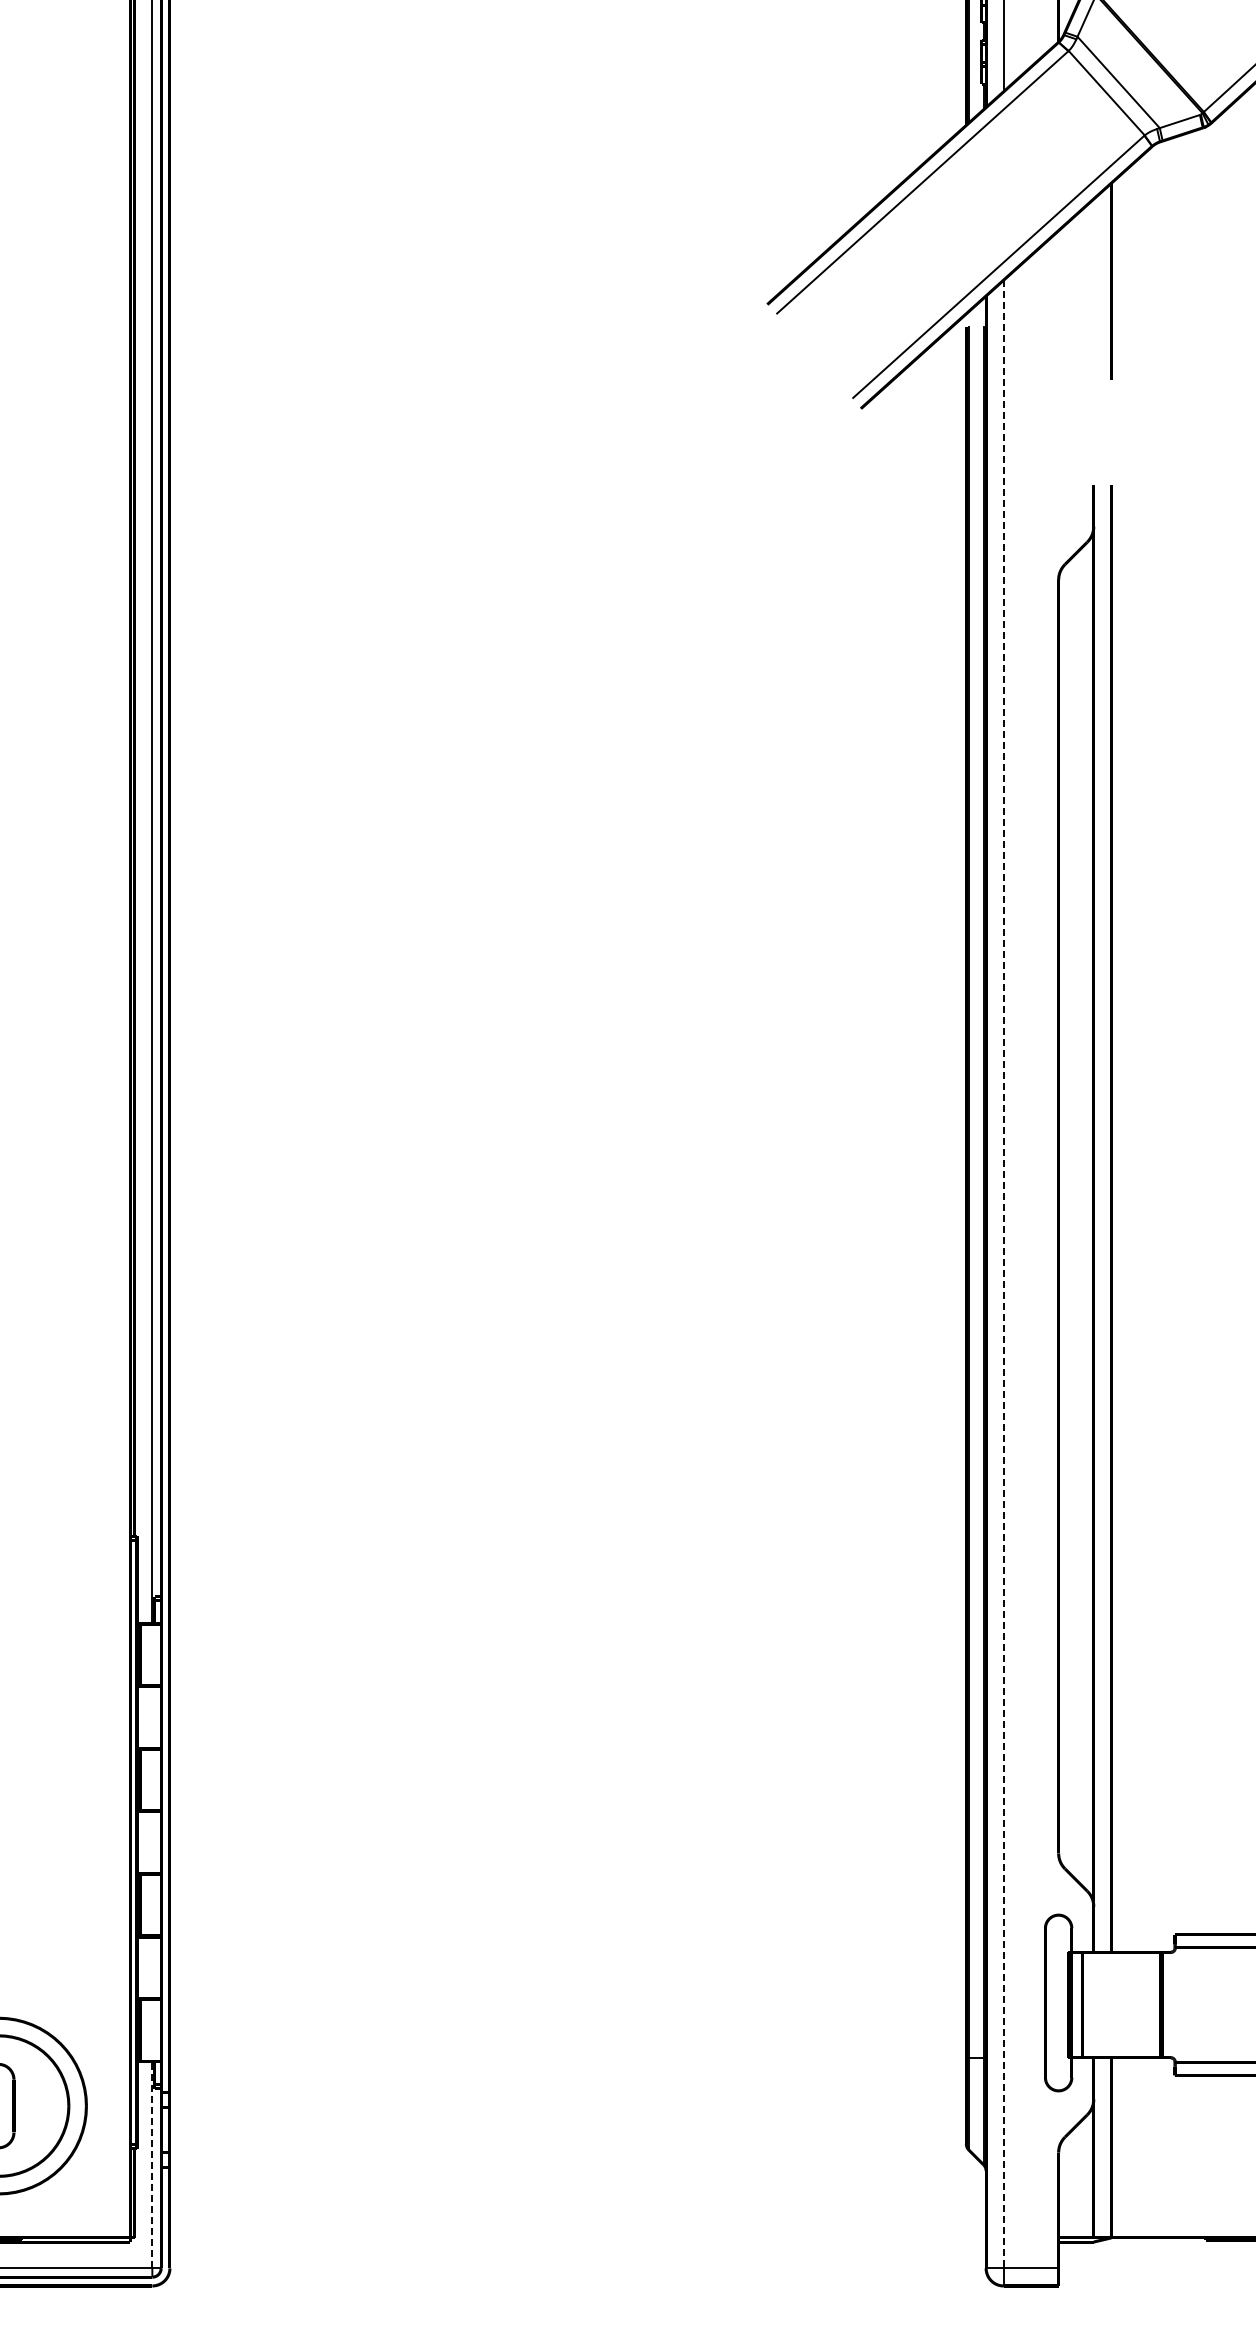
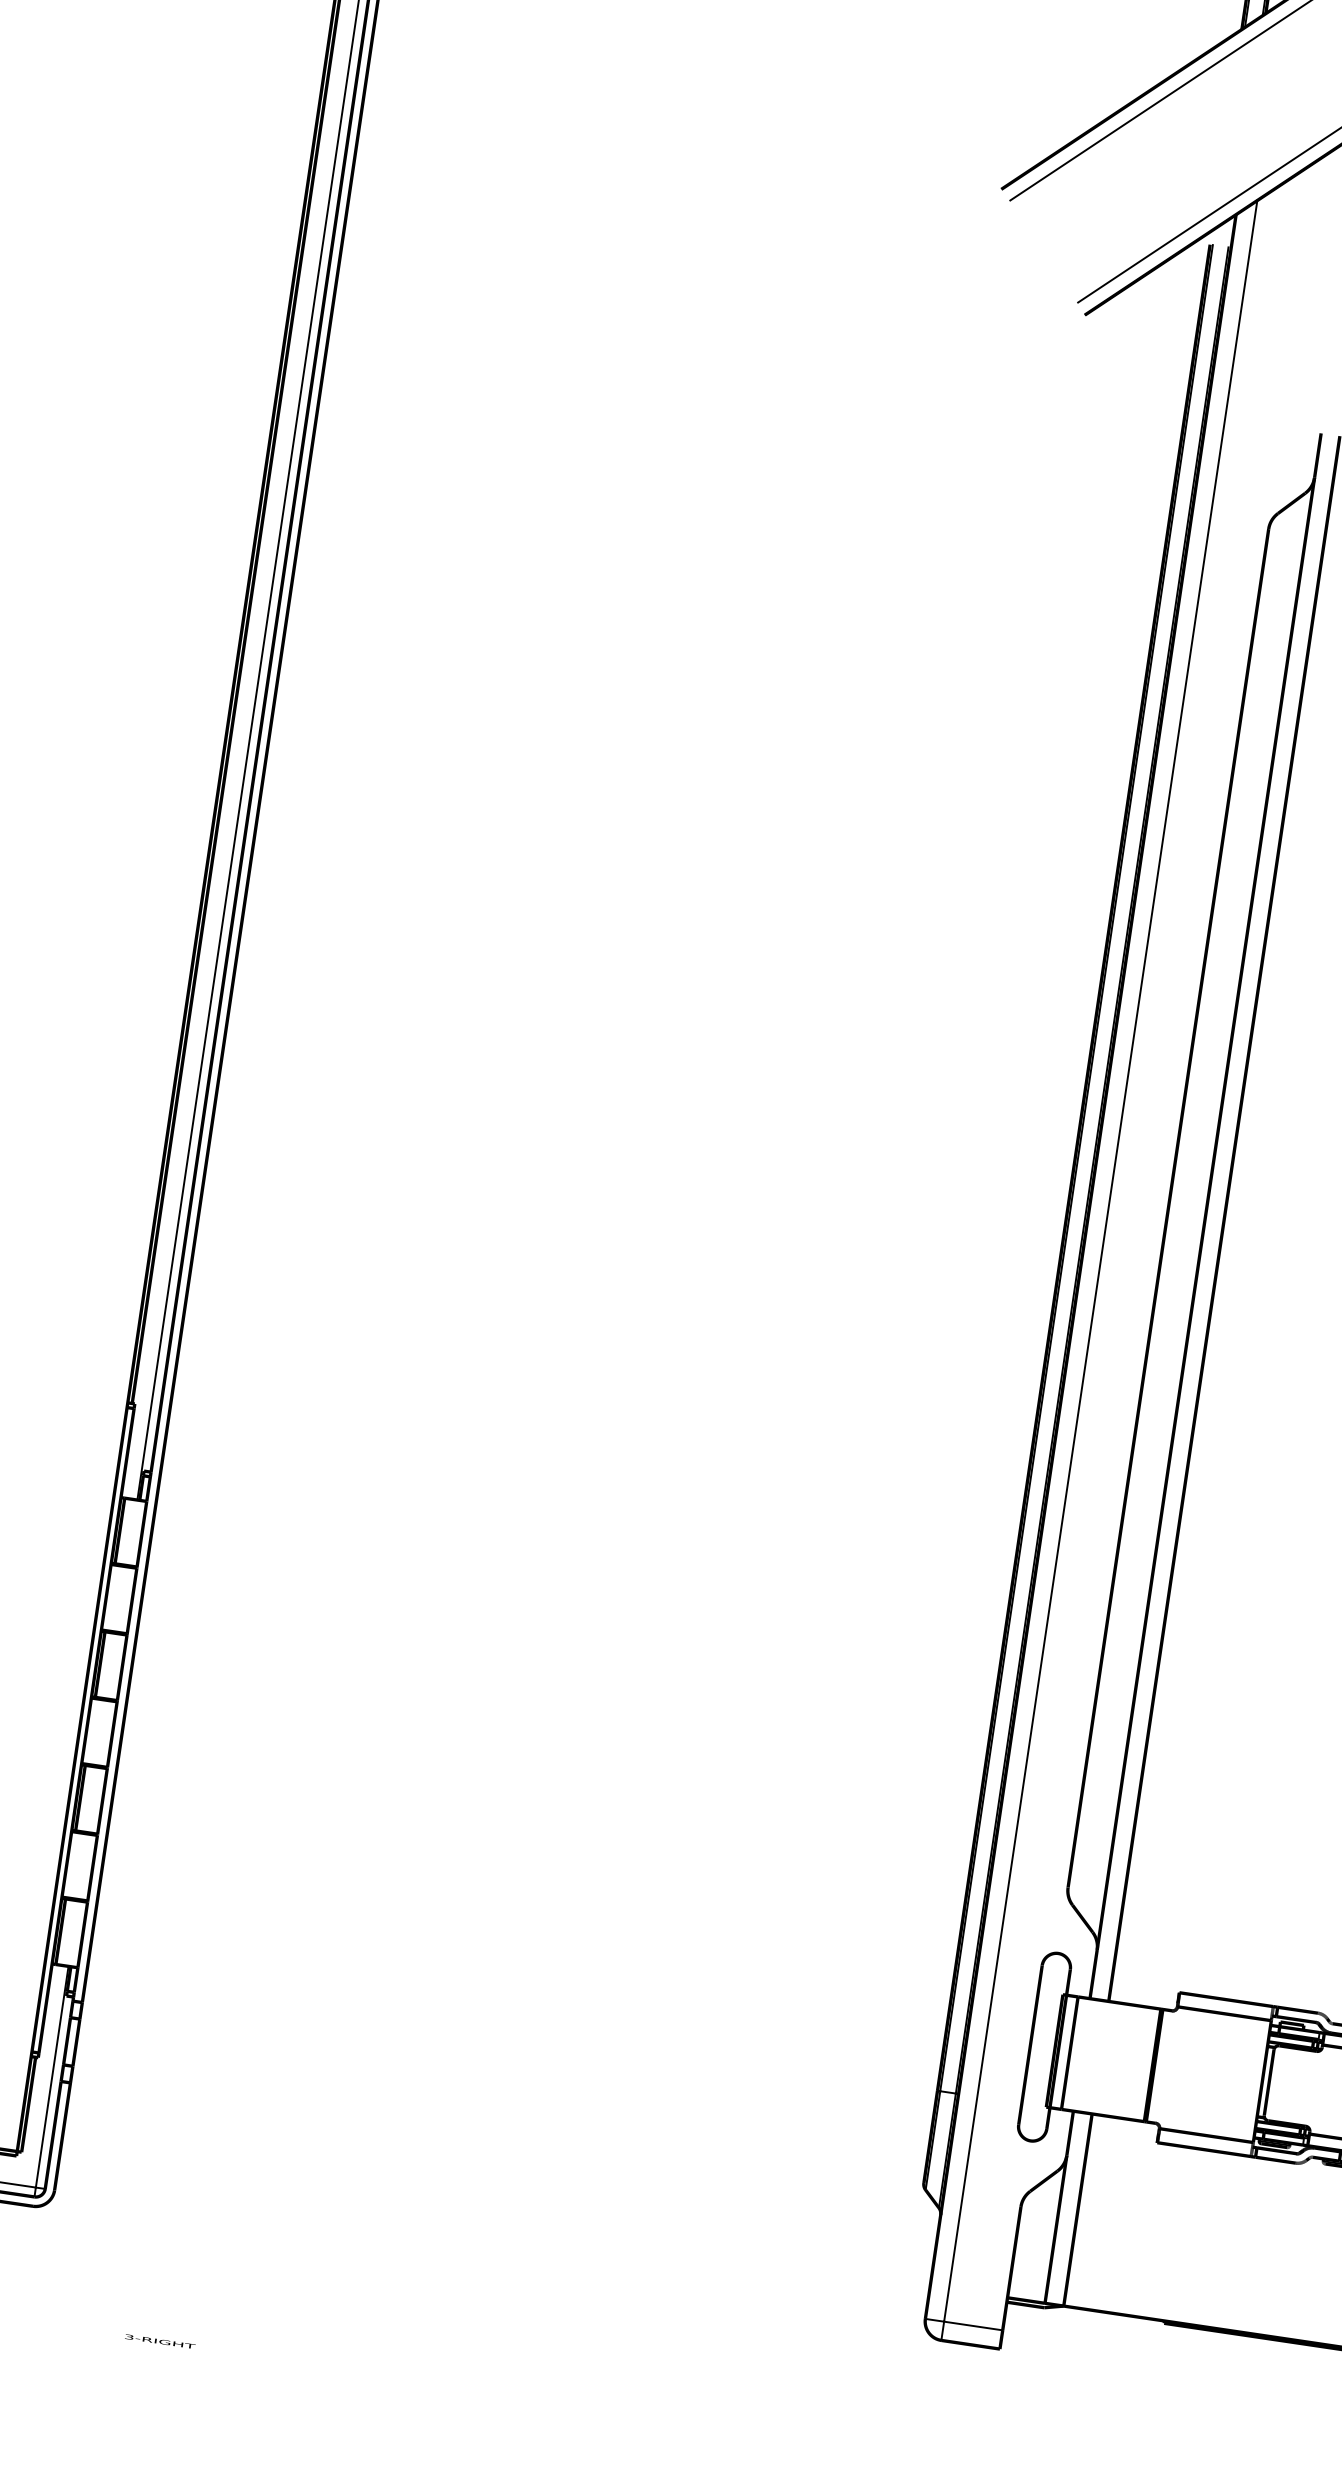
line: (1003, 1274) -> (1100, 1261), dashed -> solid
line: (152, 2164) -> (52, 2076), dashed -> solid

